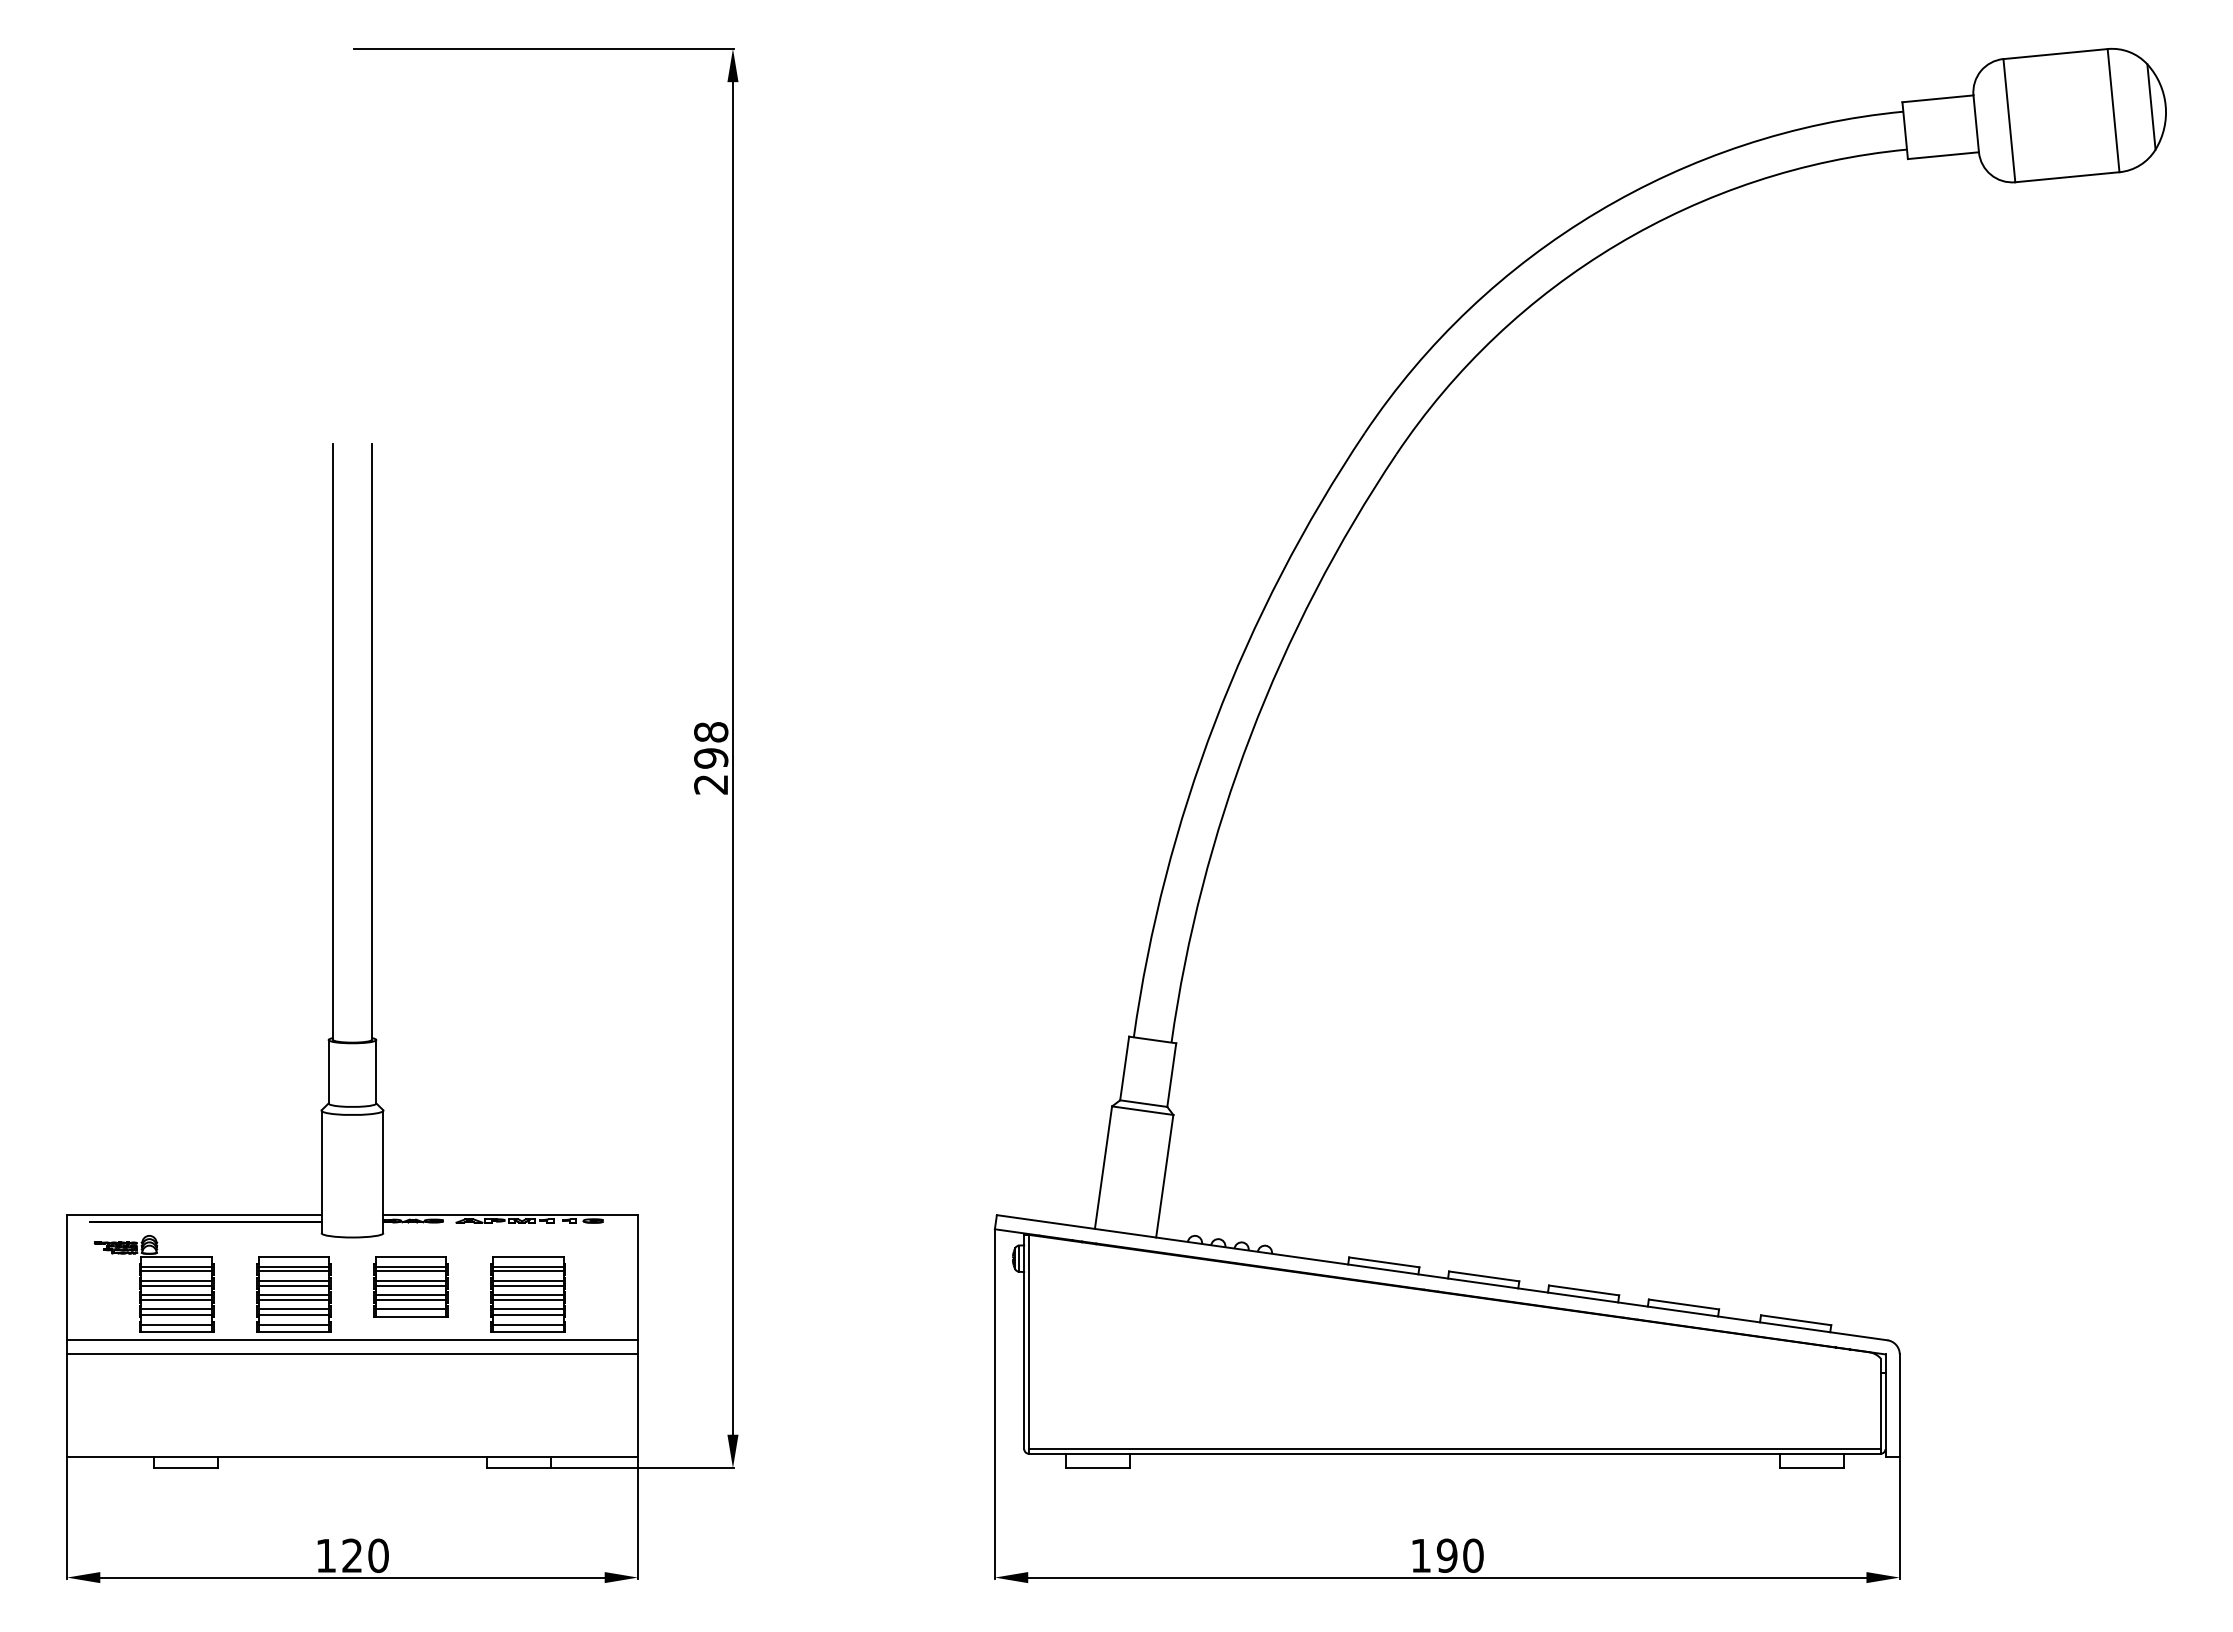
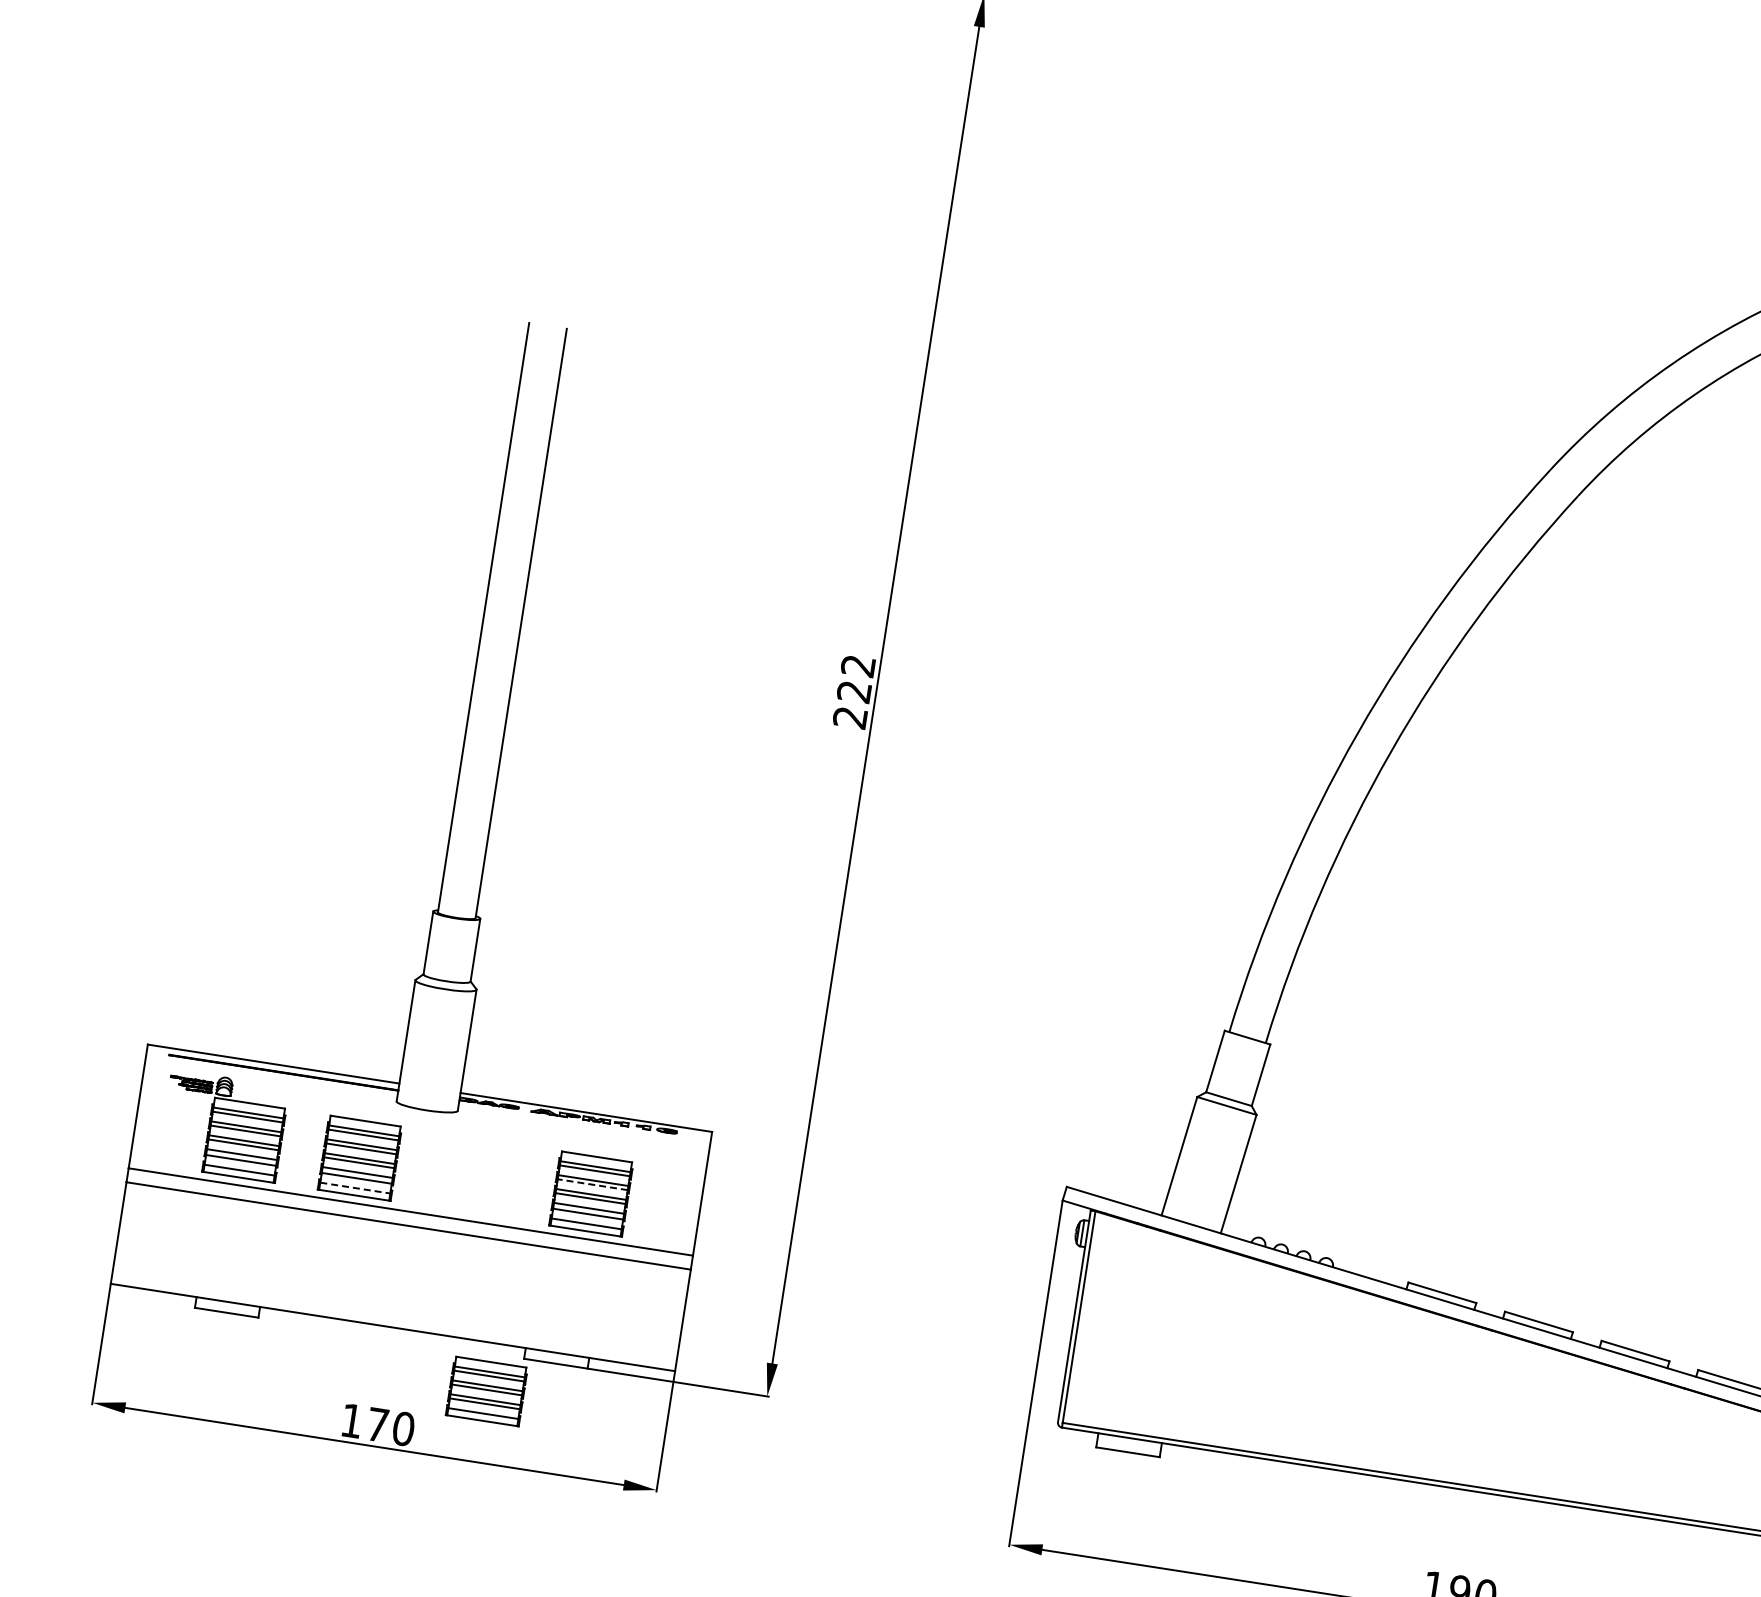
text: (711, 745) -> (856, 679), 298 -> 222
line: (527, 1285) -> (592, 1184), solid -> dashed
part: (410, 1286) -> (486, 1390), moved
line: (294, 1325) -> (355, 1188), solid -> dashed
text: (351, 1555) -> (376, 1424), 120 -> 170

